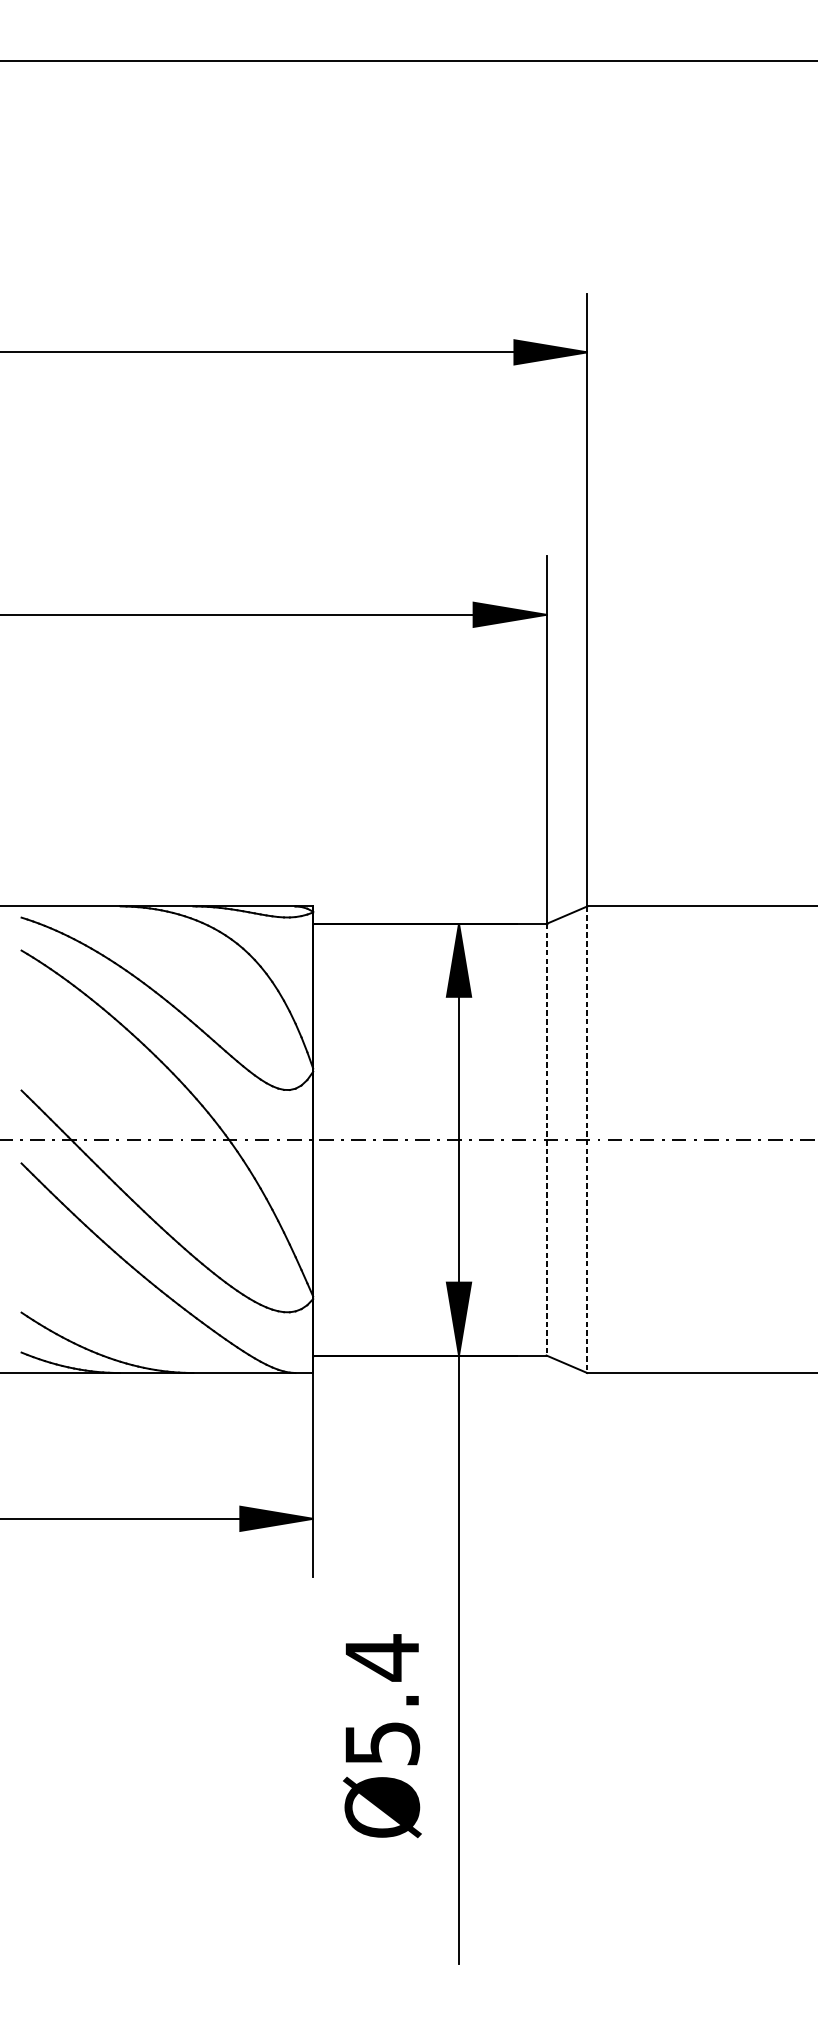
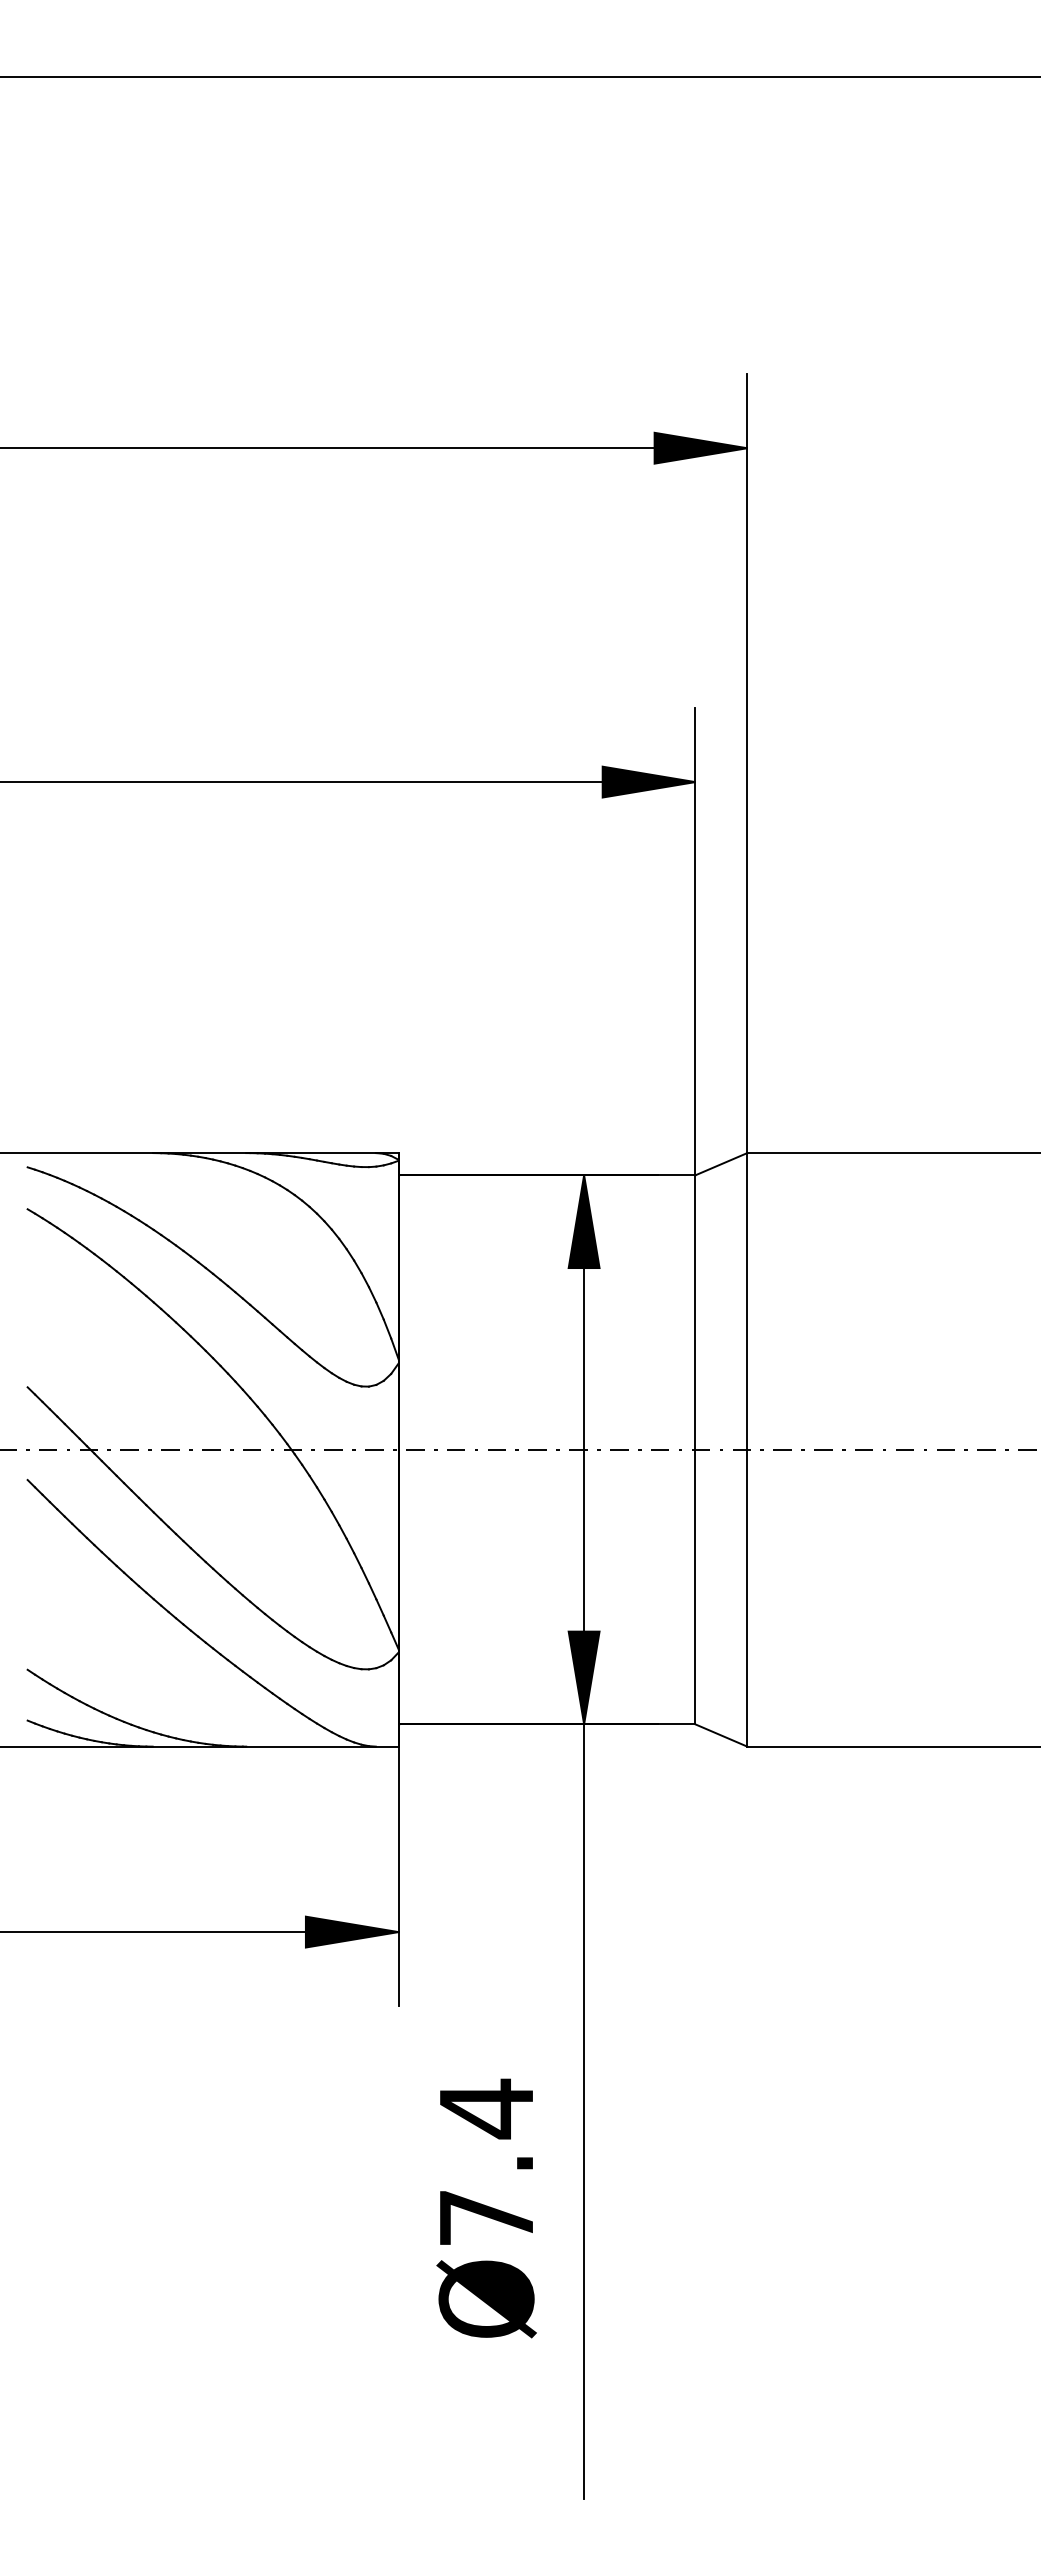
line: (546, 1139) -> (695, 1449), dashed -> solid
line: (587, 1139) -> (747, 1449), dashed -> solid
text: (383, 1743) -> (487, 2218), Ø5.4 -> Ø7.4

